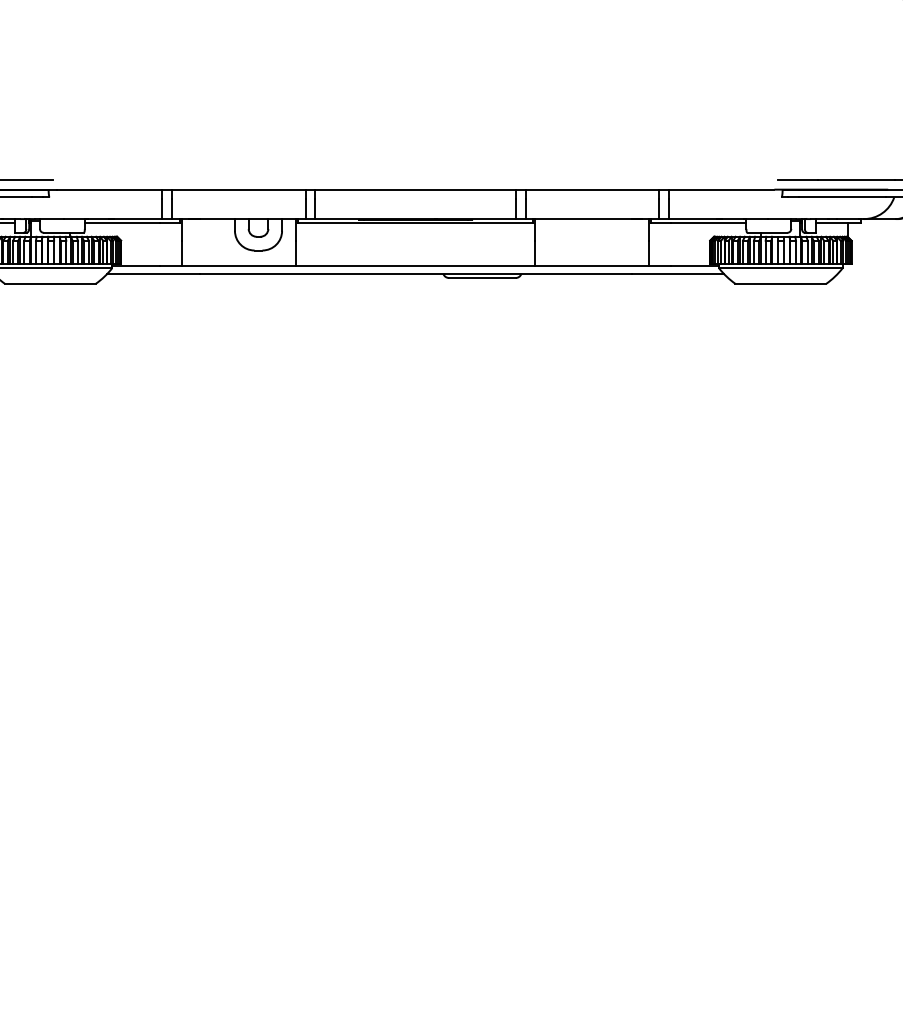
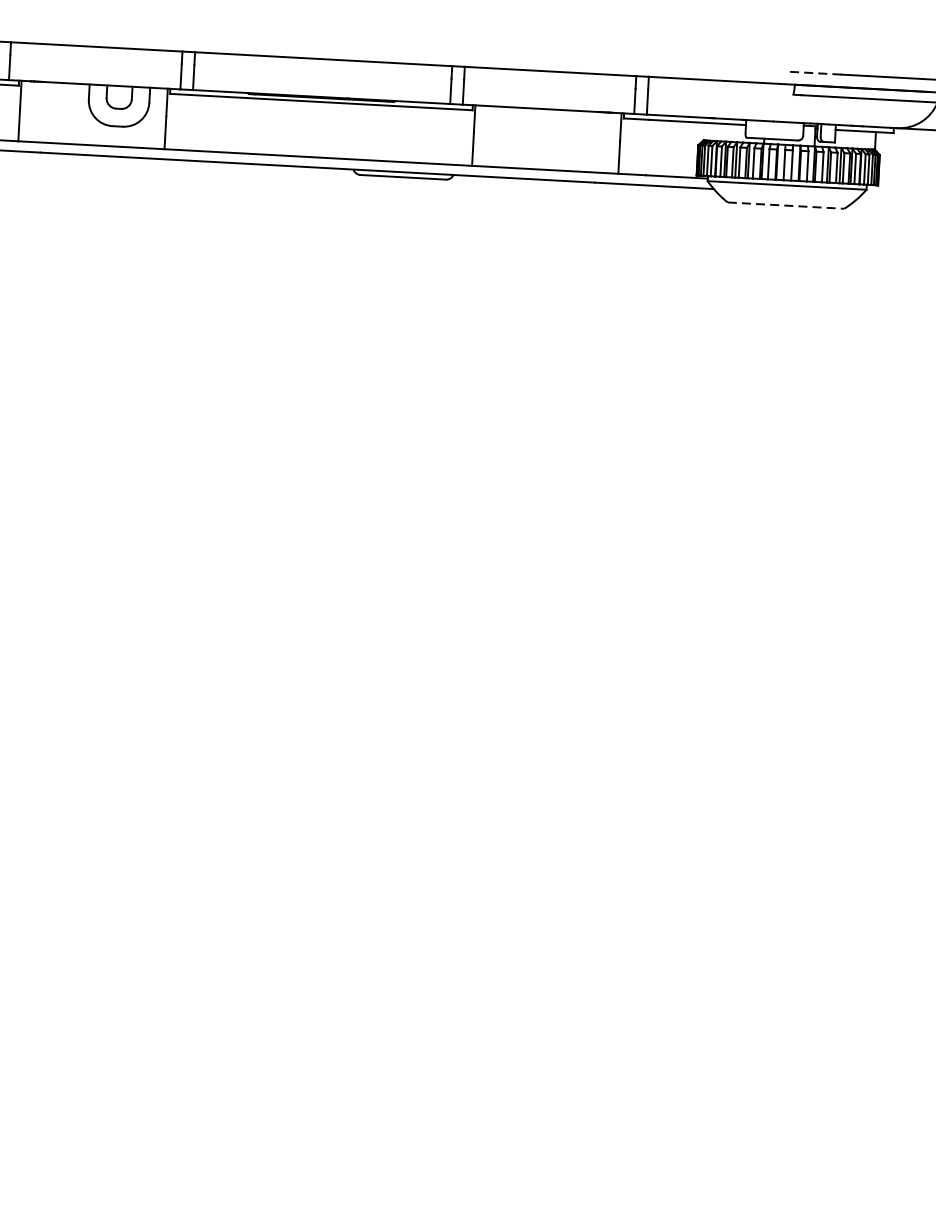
line: (797, 179) -> (814, 72), solid -> dashed
line: (781, 283) -> (786, 205), solid -> dashed

